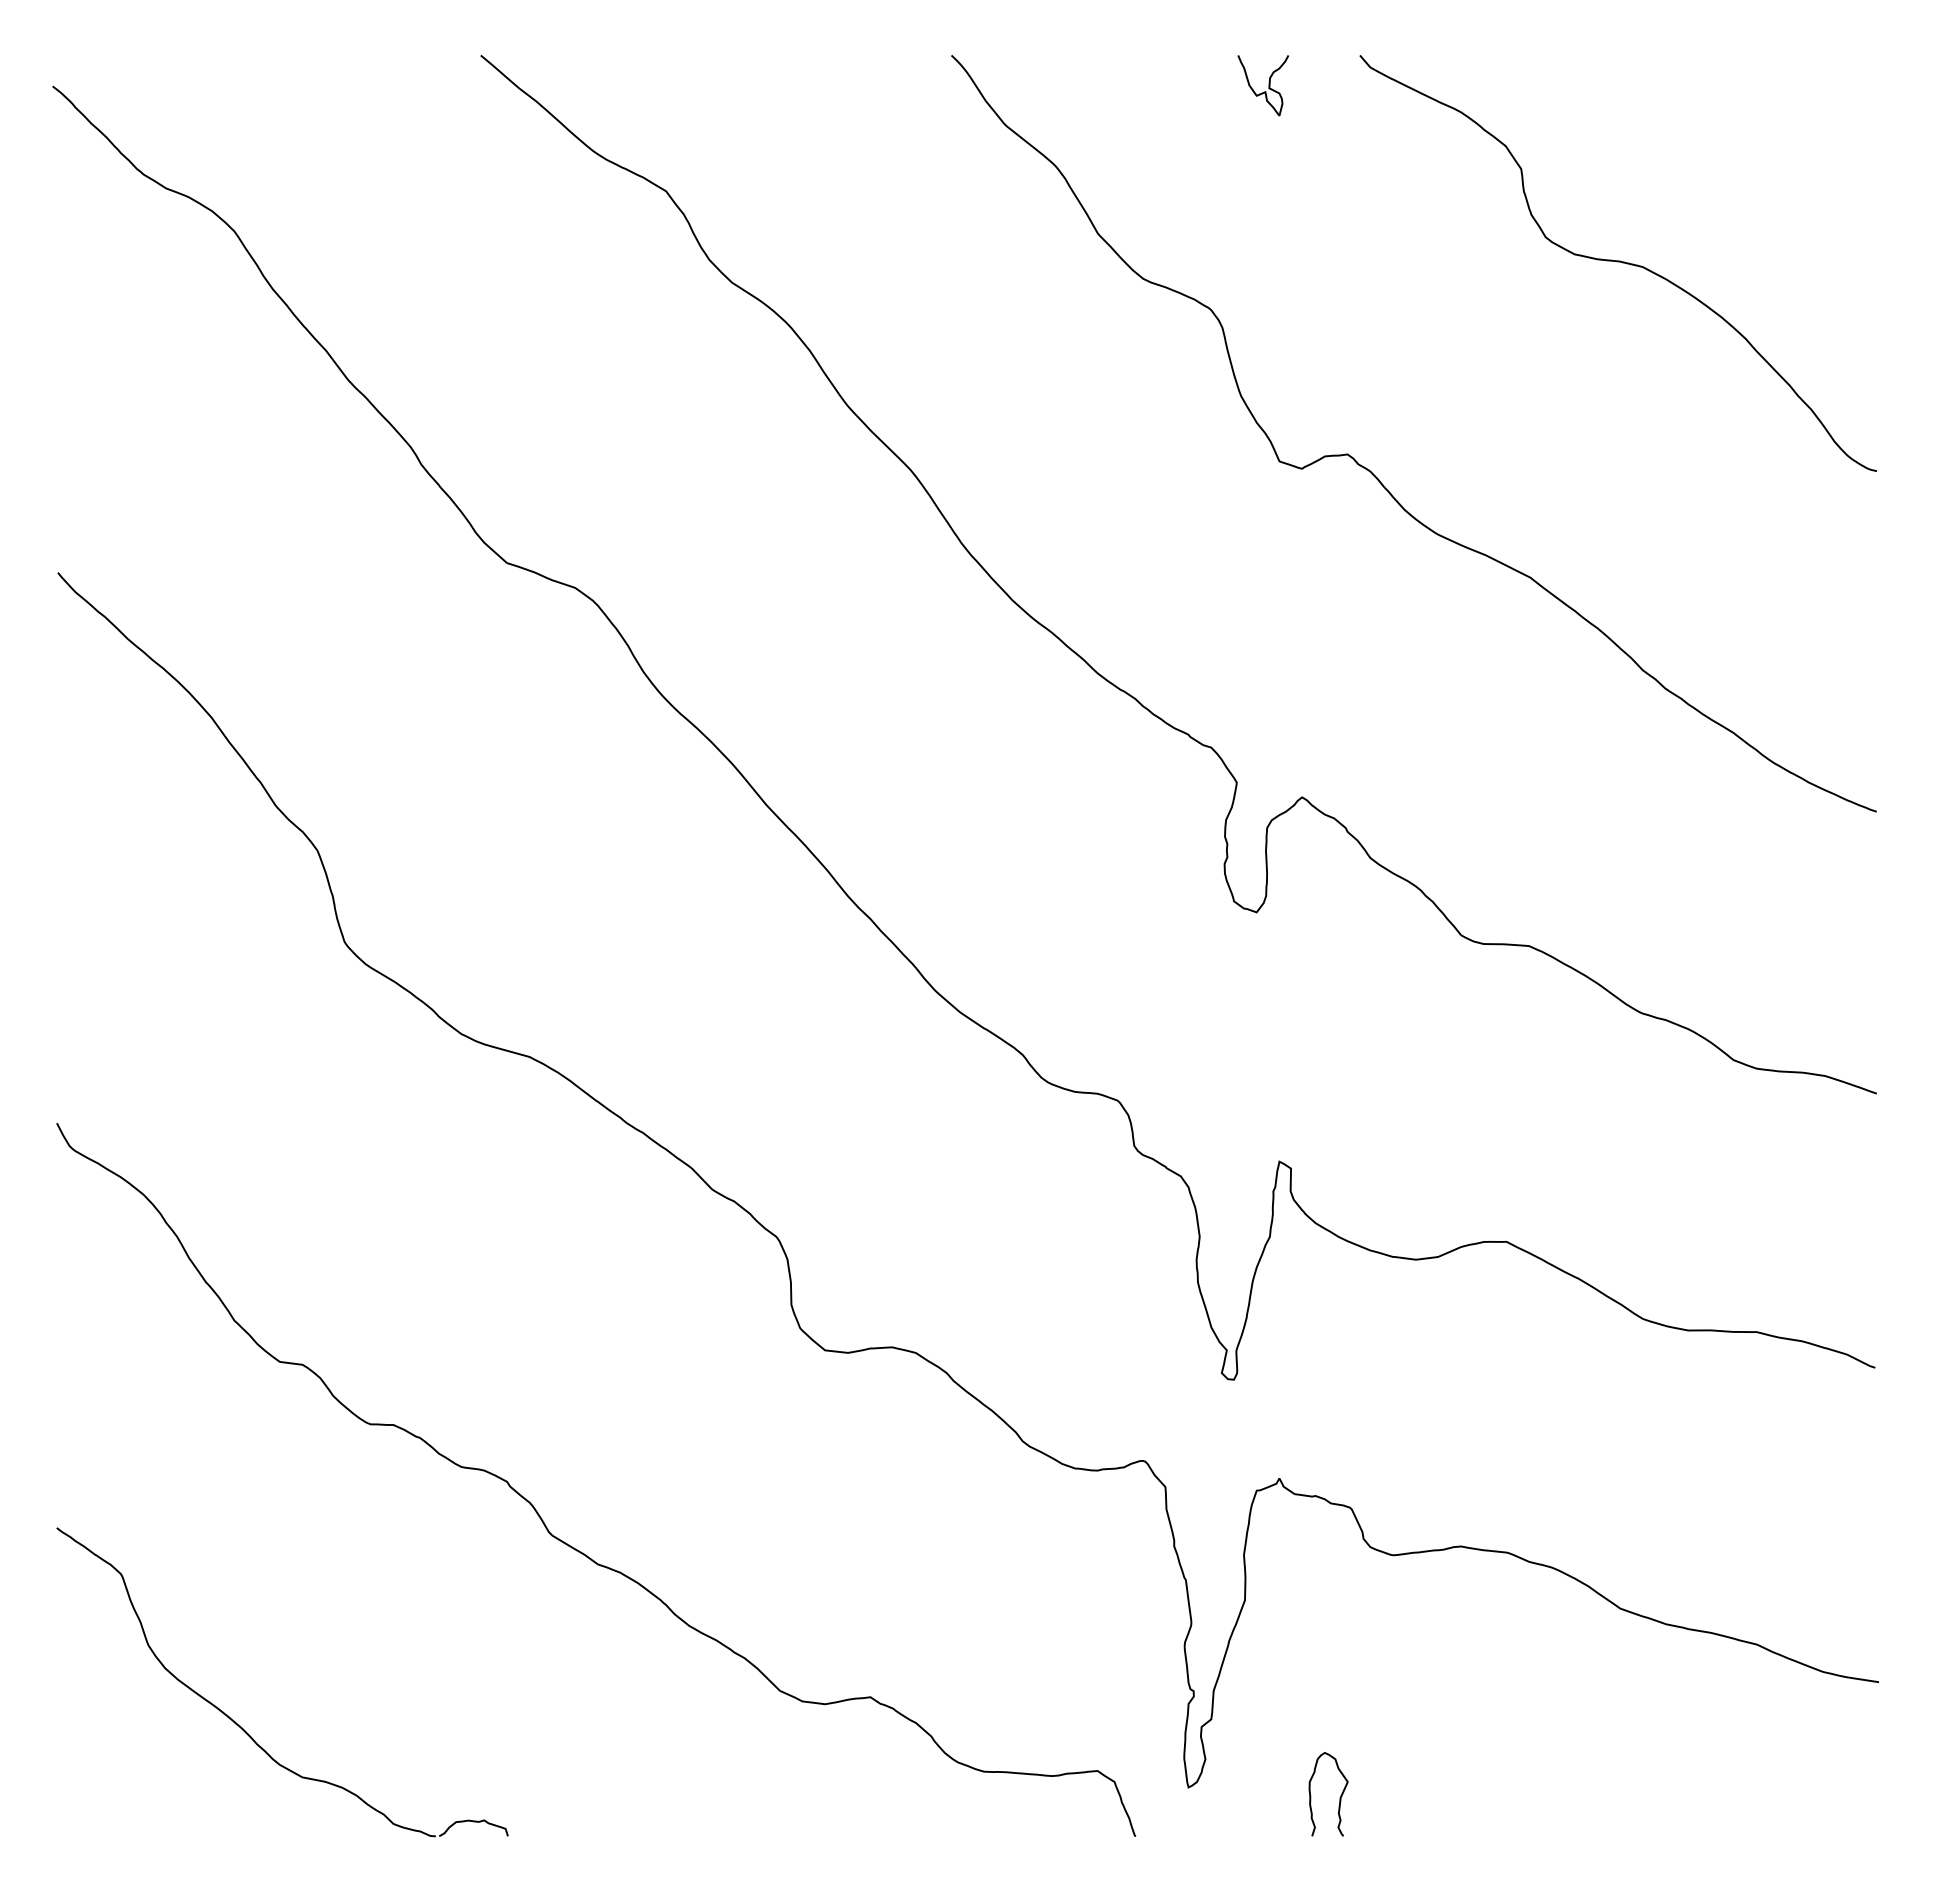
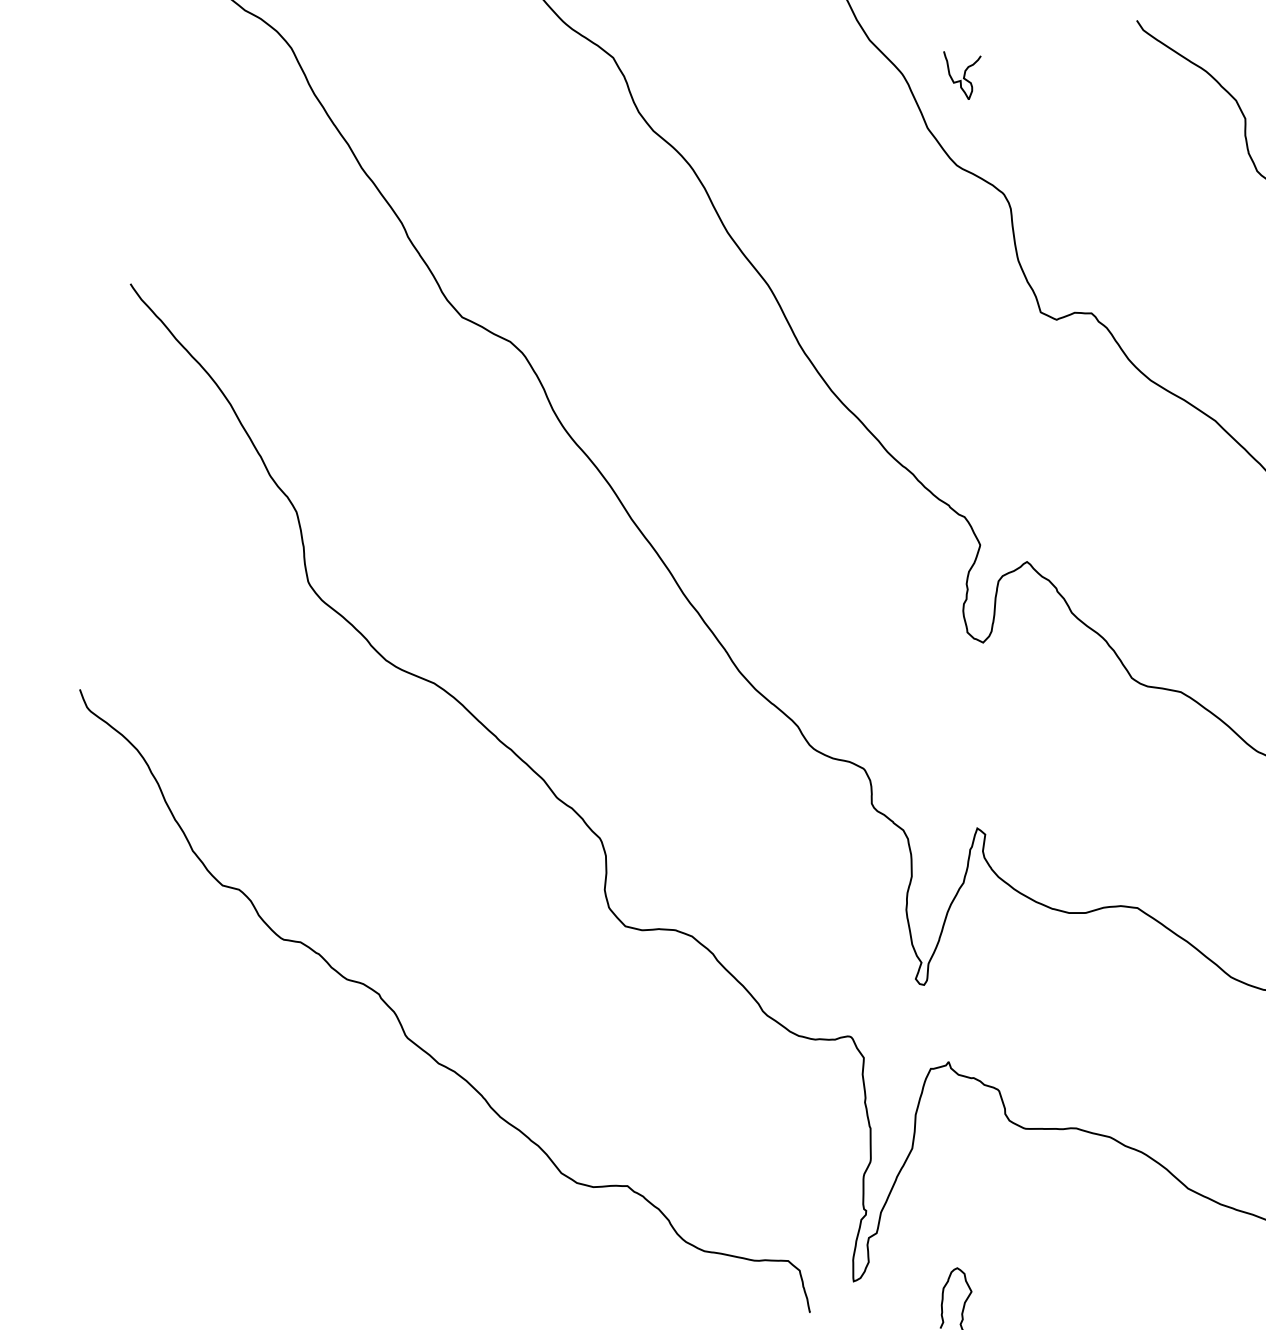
curve: (1268, 85) -> (963, 76), moved
part: (240, 1725) -> (160, 1149), removed

